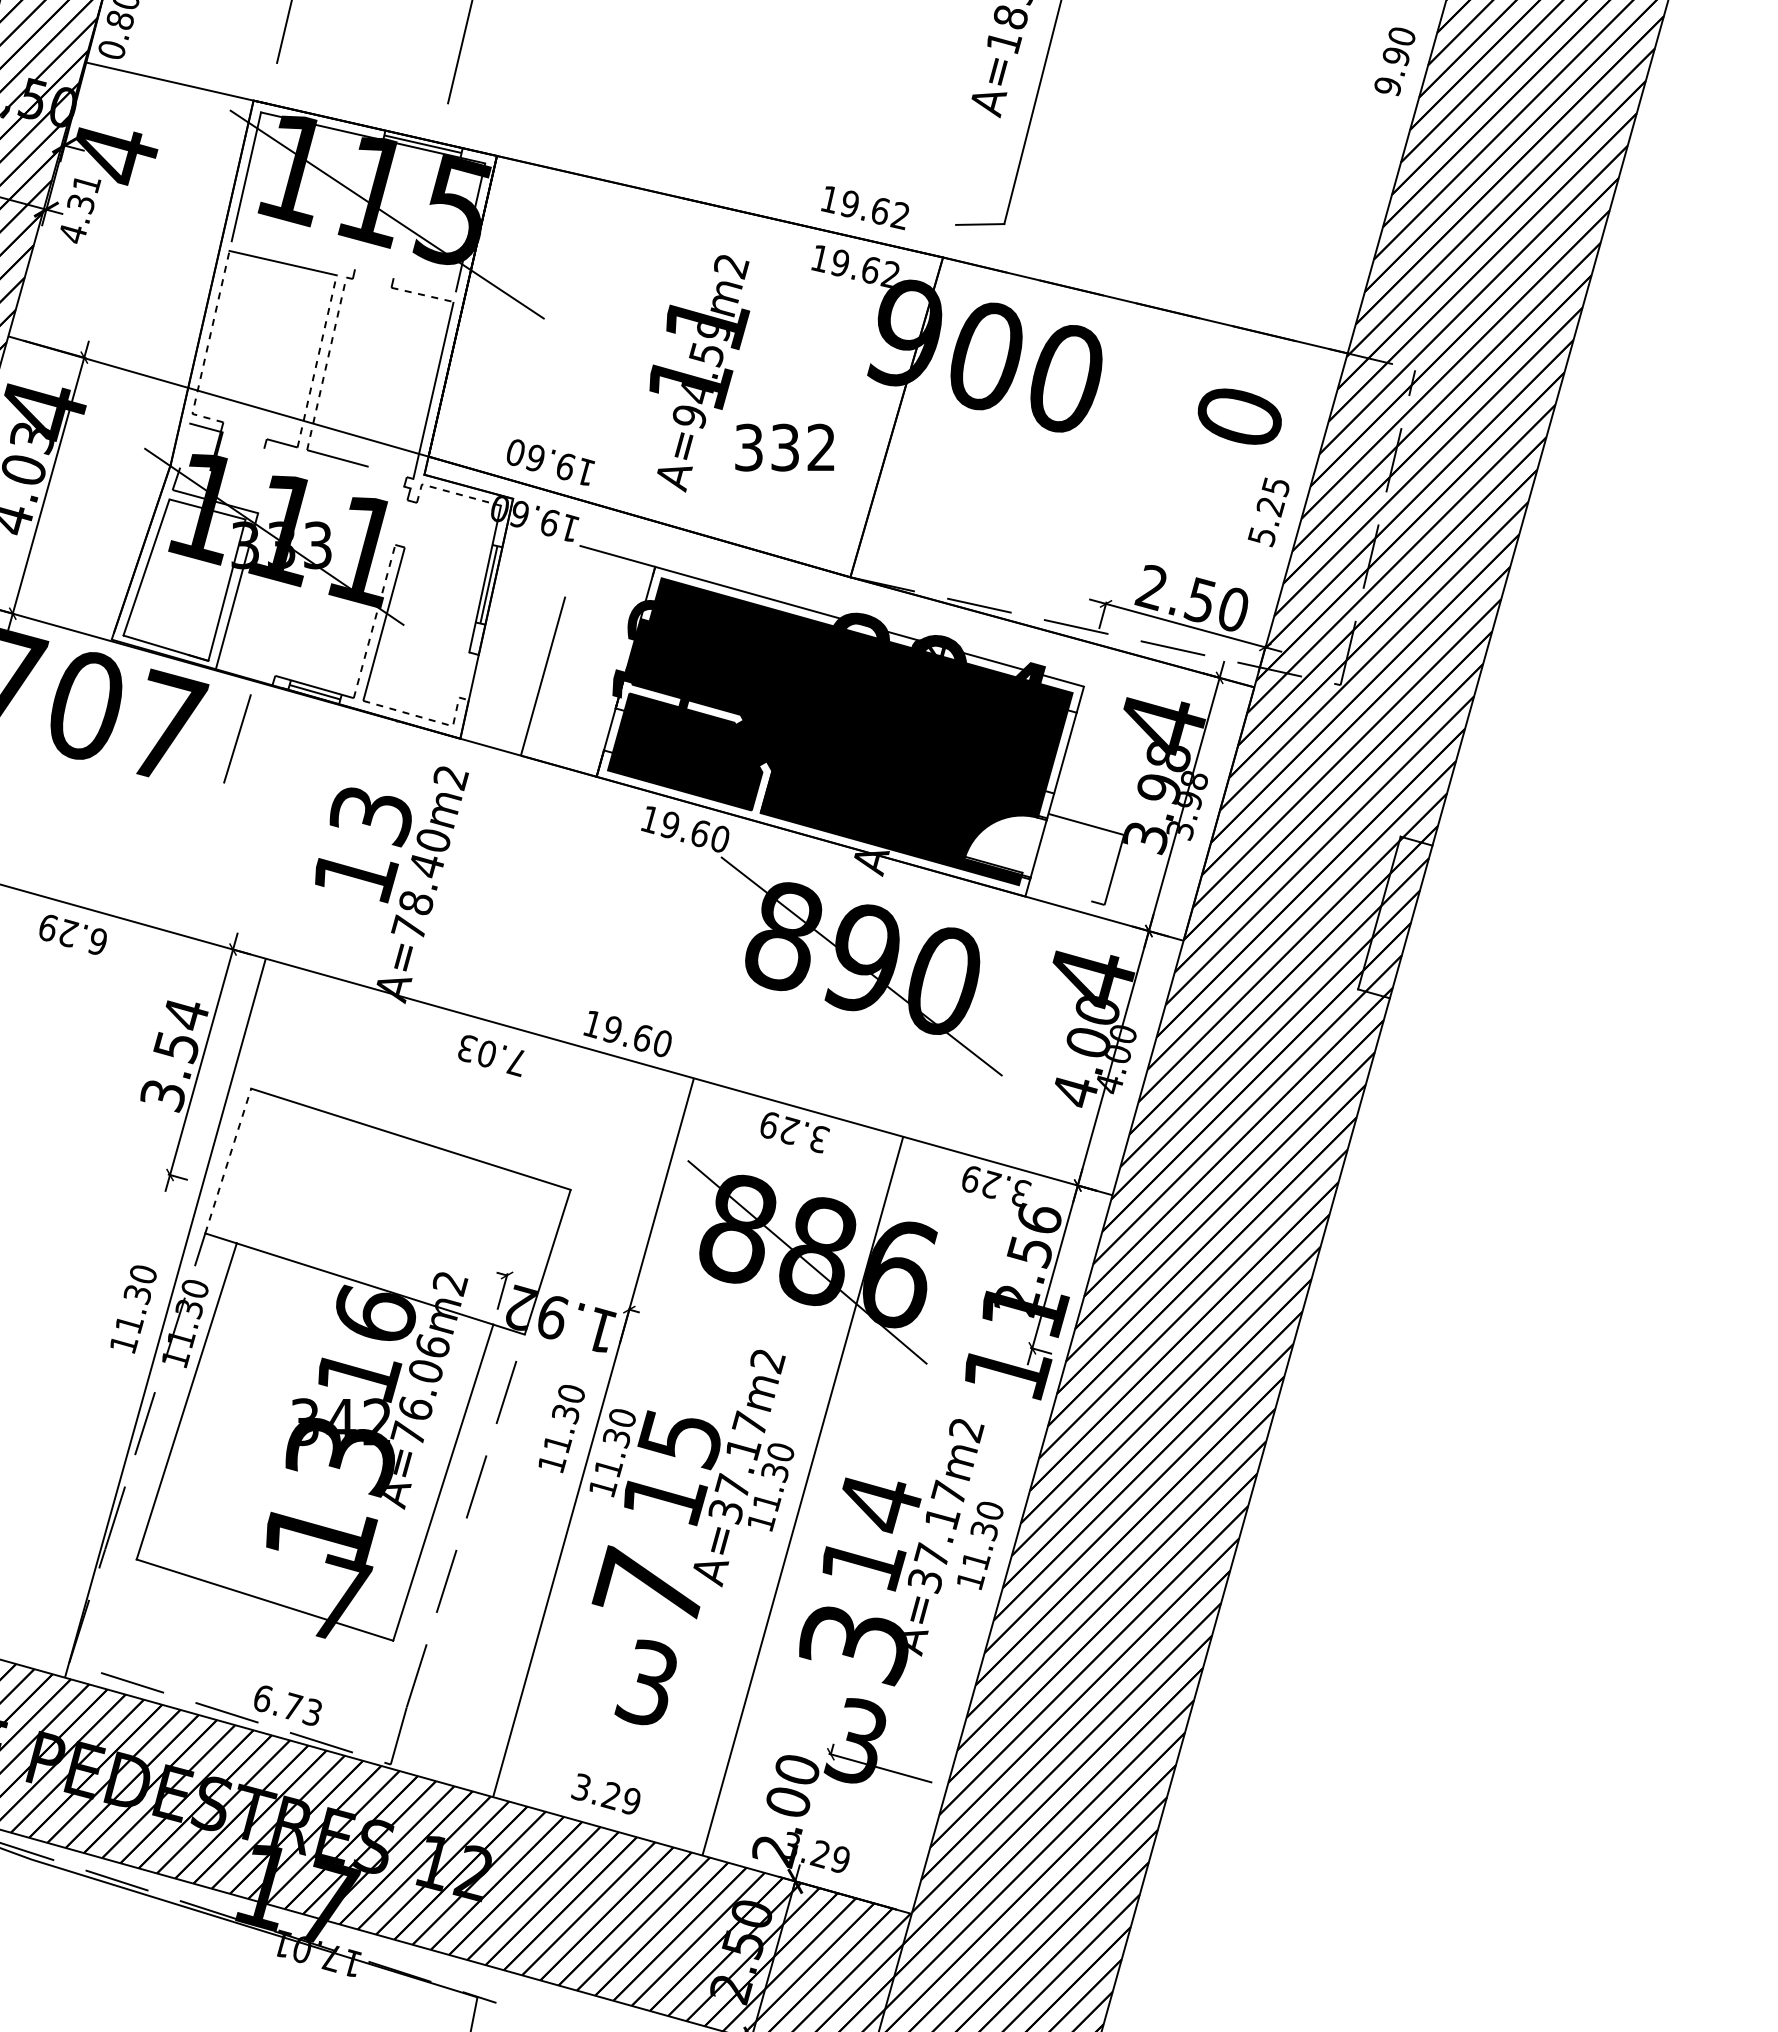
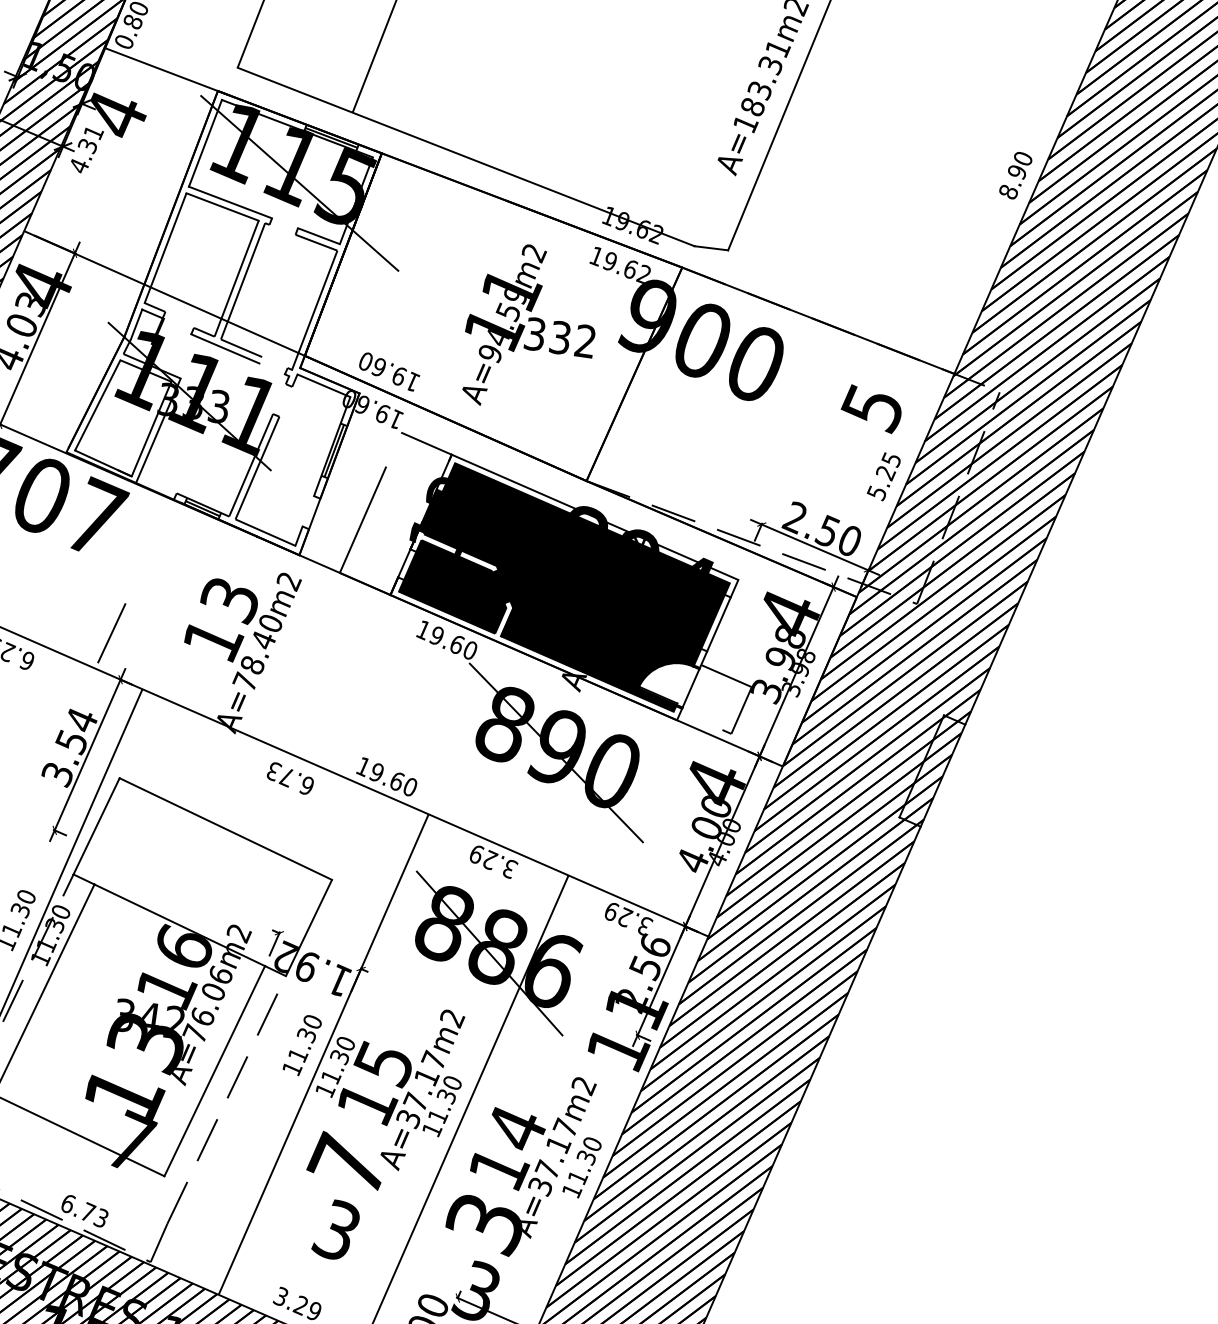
text: (1388, 86) -> (1008, 192), 9.90 -> 8.90
line: (616, 143) -> (466, 156), added
line: (293, 255) -> (230, 202), added
line: (424, 285) -> (318, 236), added
line: (422, 294) -> (316, 242), dashed -> solid
line: (207, 348) -> (161, 258), dashed -> solid
line: (317, 360) -> (236, 278), dashed -> solid
line: (326, 363) -> (242, 281), dashed -> solid
text: (1237, 419) -> (871, 409), 0 -> 5
line: (185, 445) -> (136, 324), added
text: (784, 447) -> (559, 337), moved
line: (315, 462) -> (225, 348), added
line: (451, 492) -> (317, 383), dashed -> solid
line: (374, 621) -> (251, 465), dashed -> solid
line: (428, 719) -> (279, 538), dashed -> solid
line: (237, 738) -> (111, 633), moved
text: (500, 1058) -> (296, 781), 7.03 -> 6.73
line: (228, 1161) -> (96, 826), dashed -> solid

